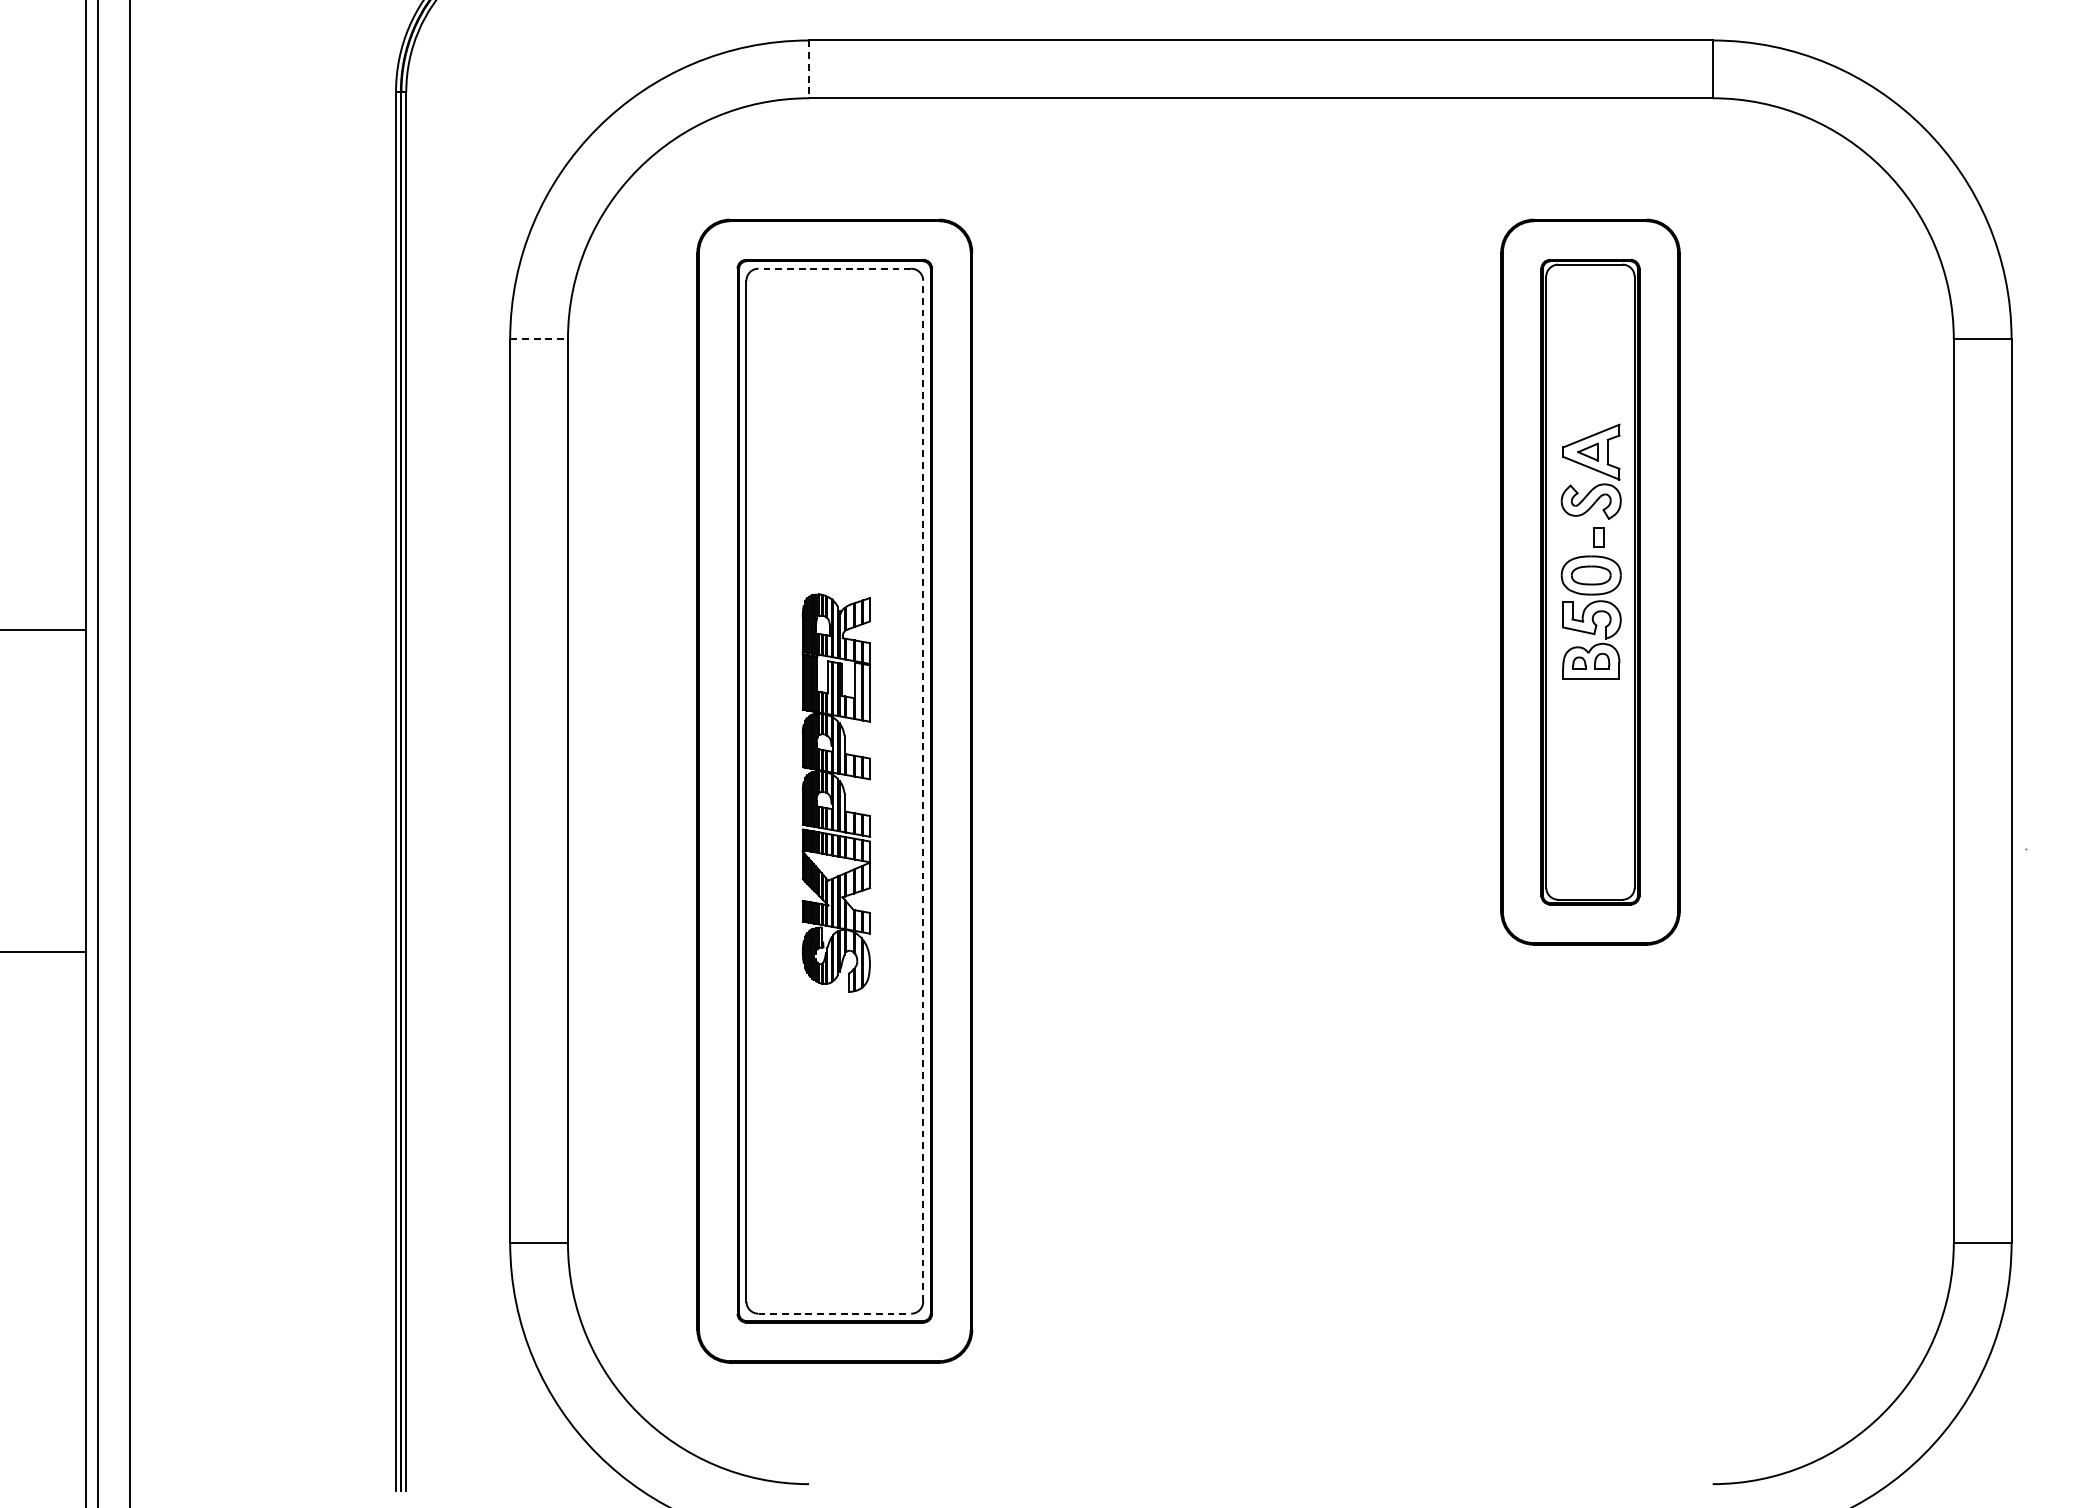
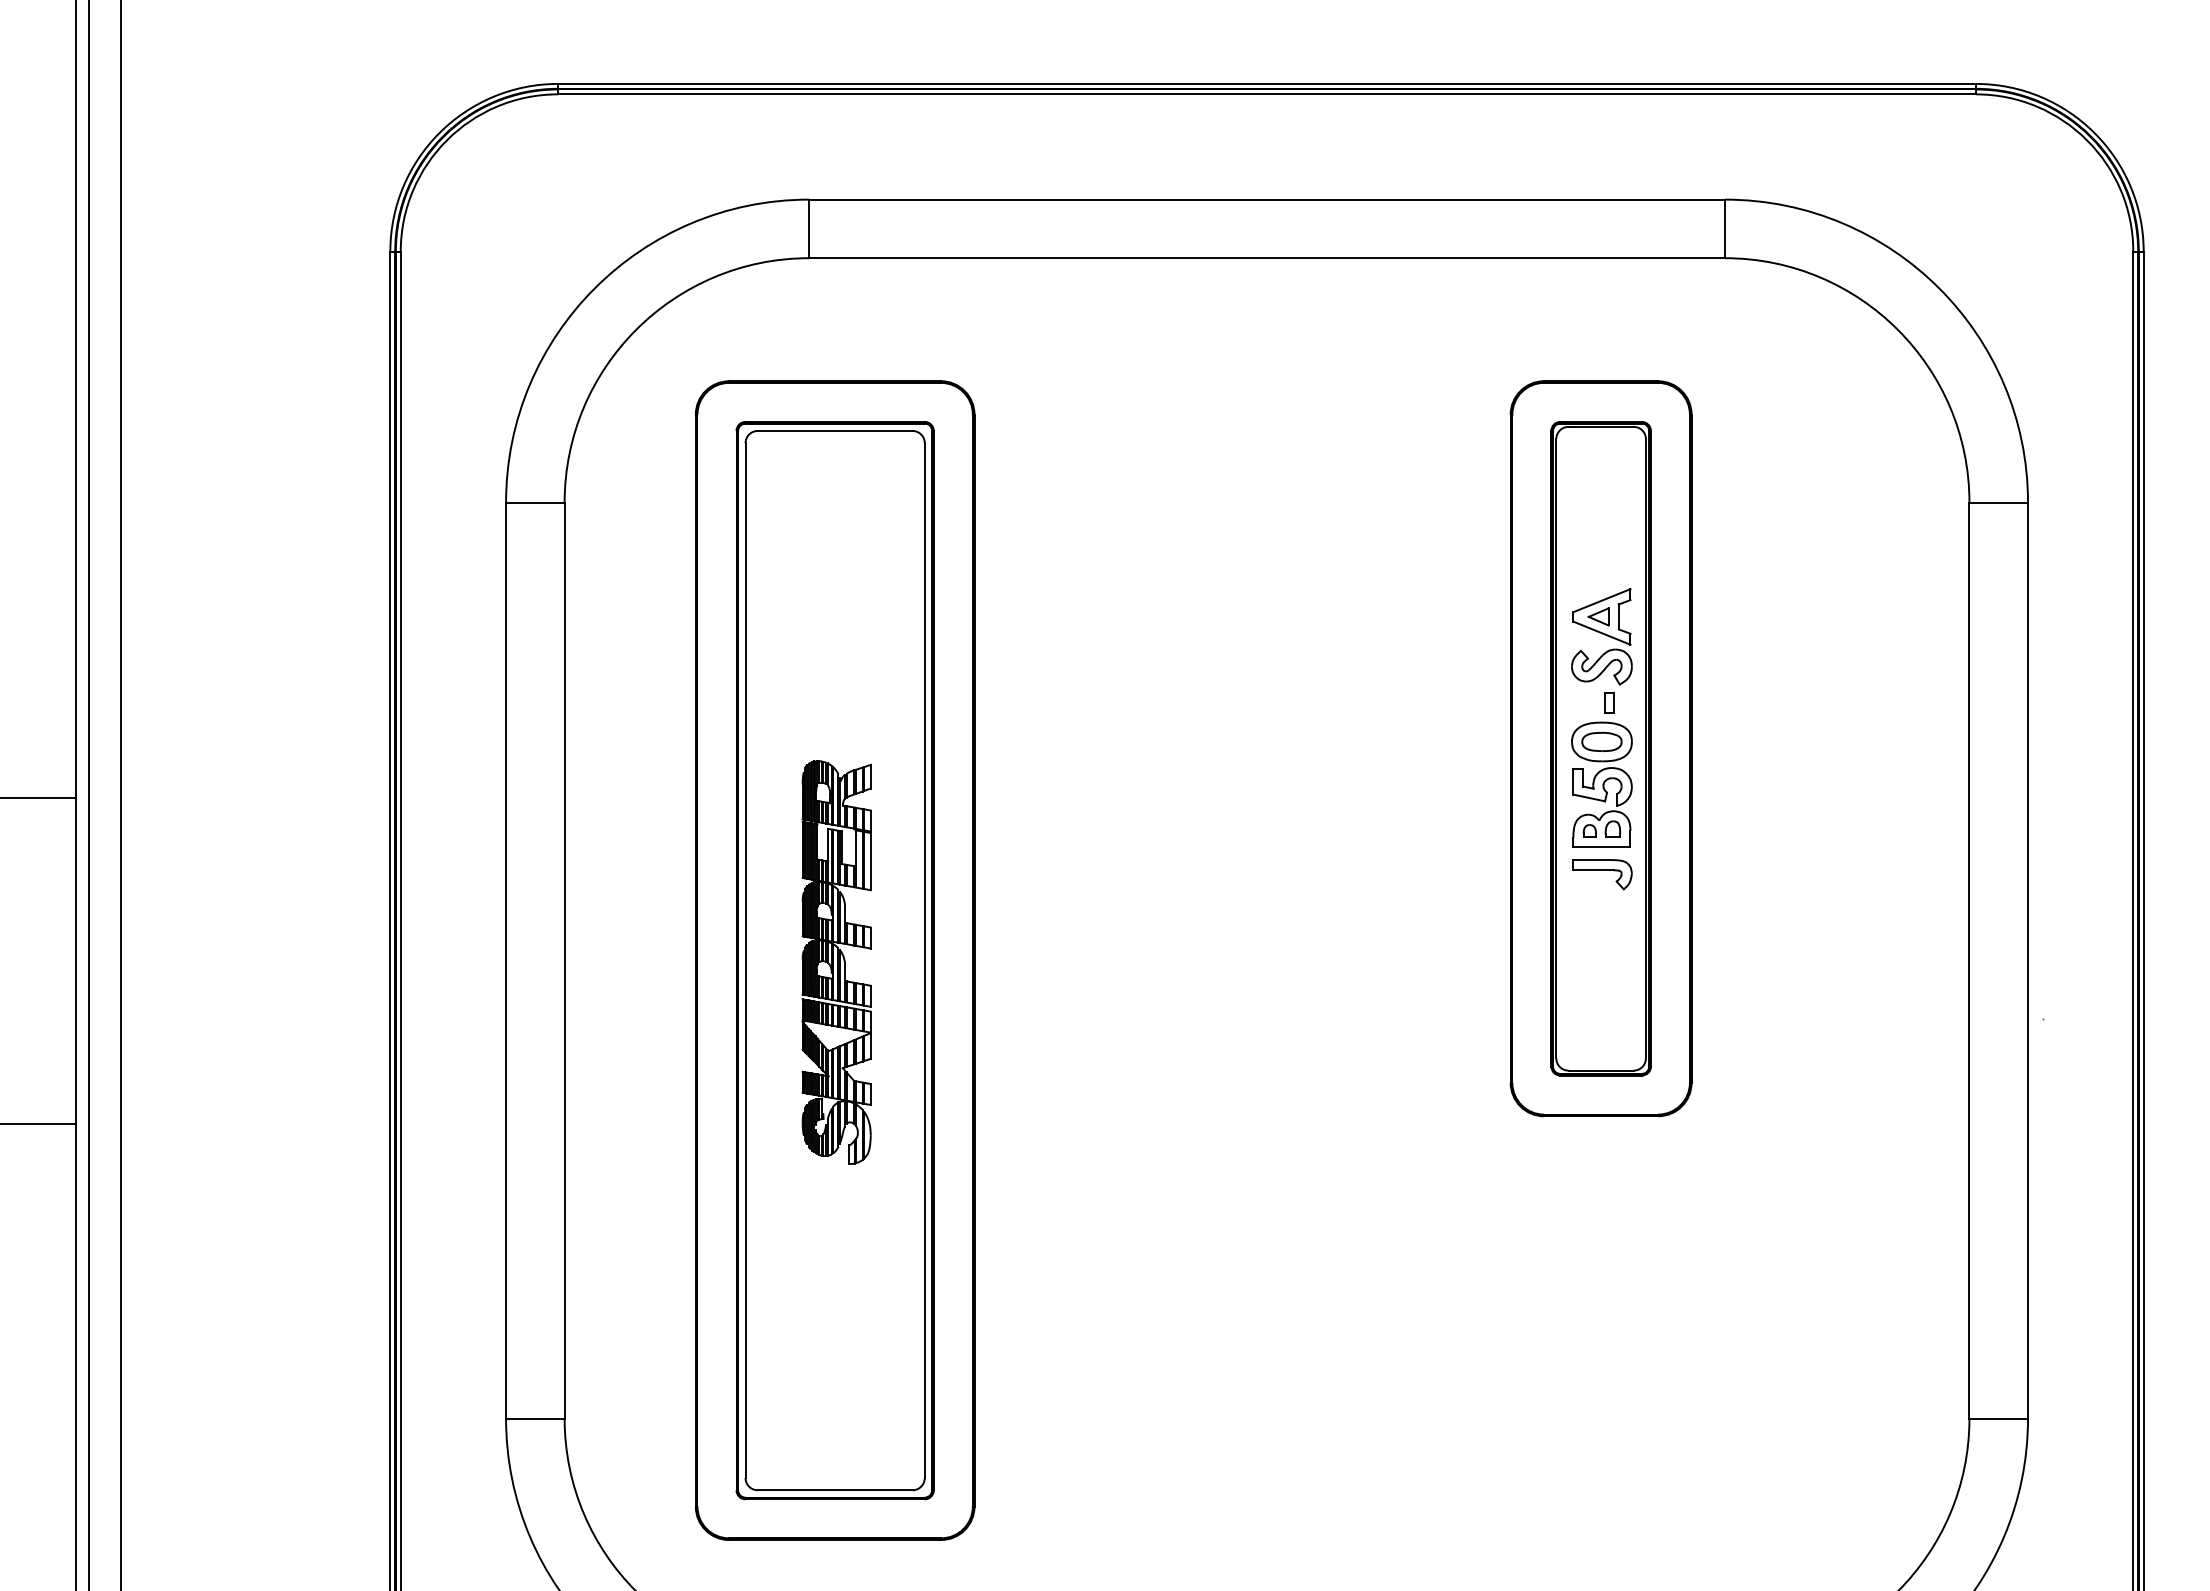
line: (809, 69) -> (809, 229), dashed -> solid
line: (834, 268) -> (834, 430), dashed -> solid
line: (539, 339) -> (535, 502), dashed -> solid
part: (1591, 706) -> (1602, 874), added
line: (922, 791) -> (924, 960), dashed -> solid
line: (835, 1313) -> (835, 1490), dashed -> solid

